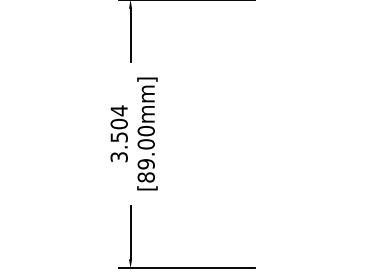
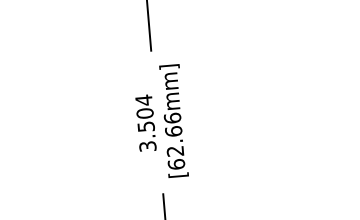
text: (145, 153) -> (173, 140), [89.00mm] -> [62.66mm]

